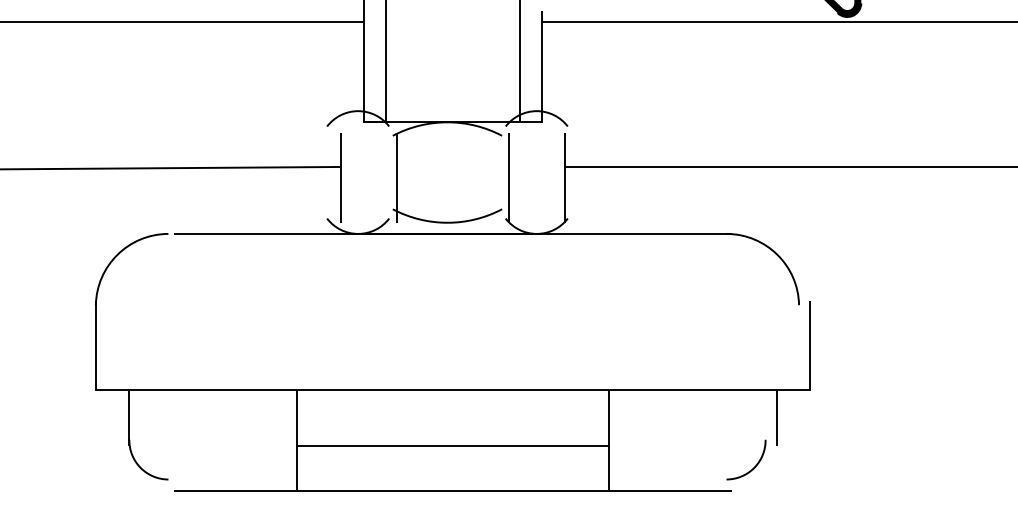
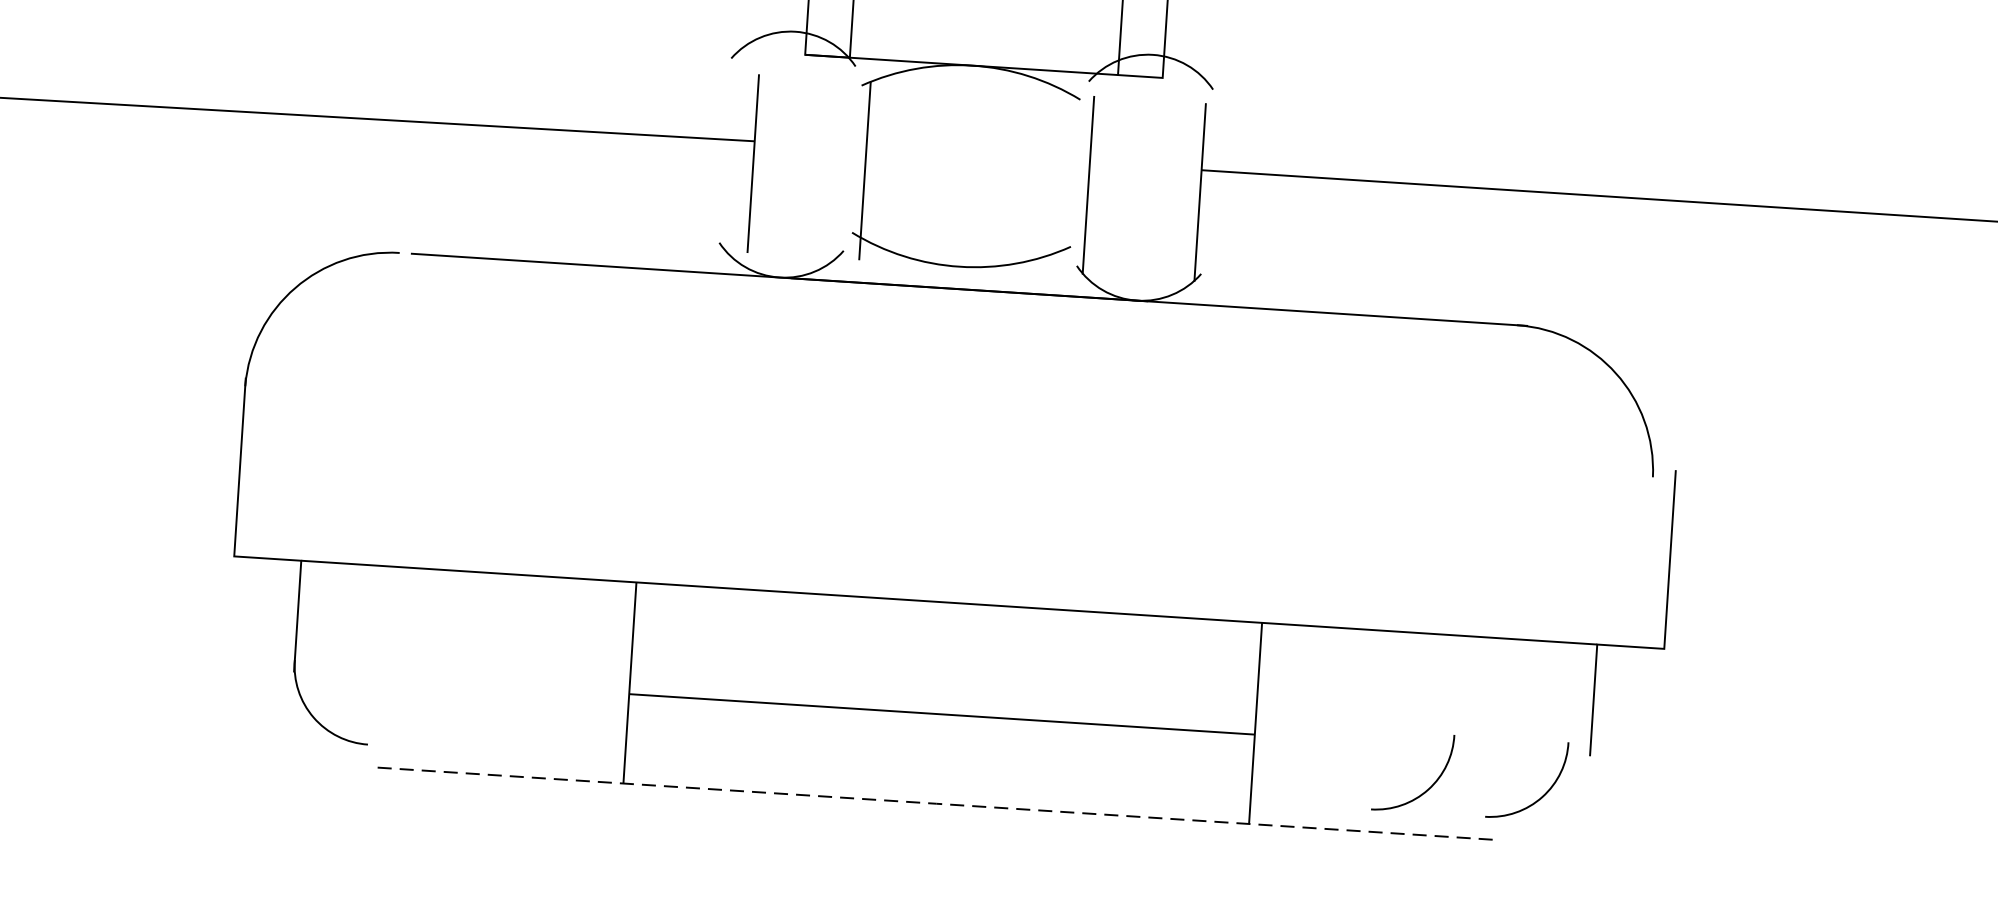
arc: (697, 466) -> (1428, 787), added
line: (453, 490) -> (937, 803), solid -> dashed

